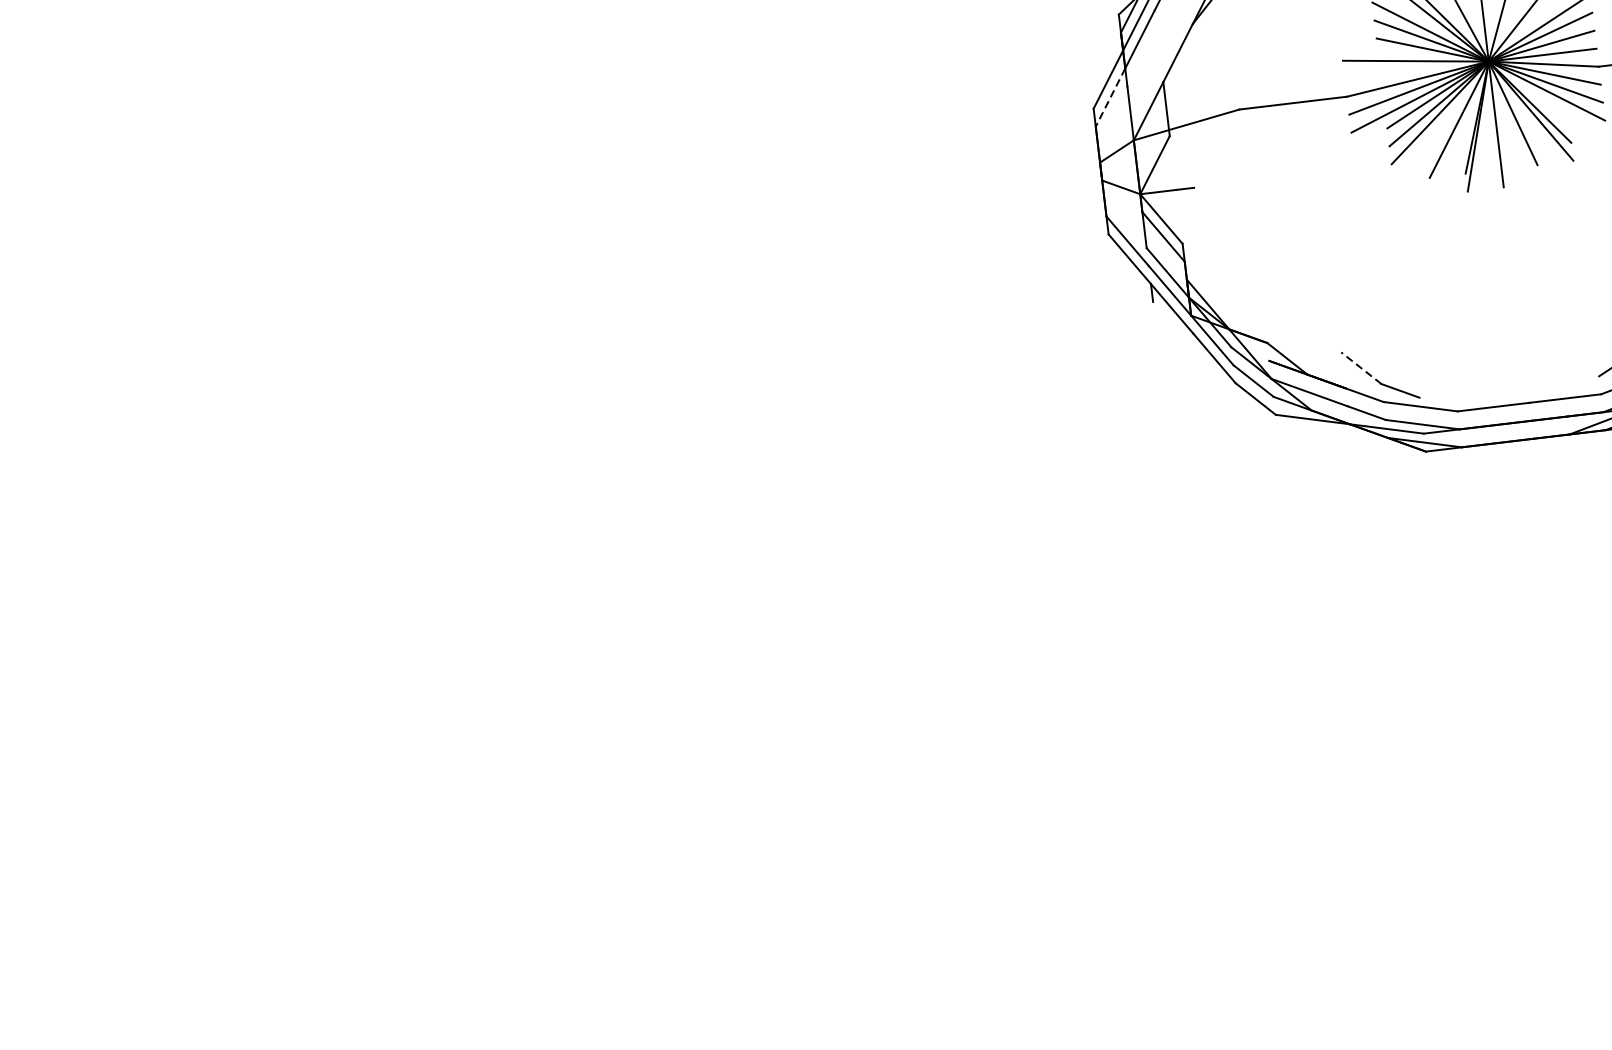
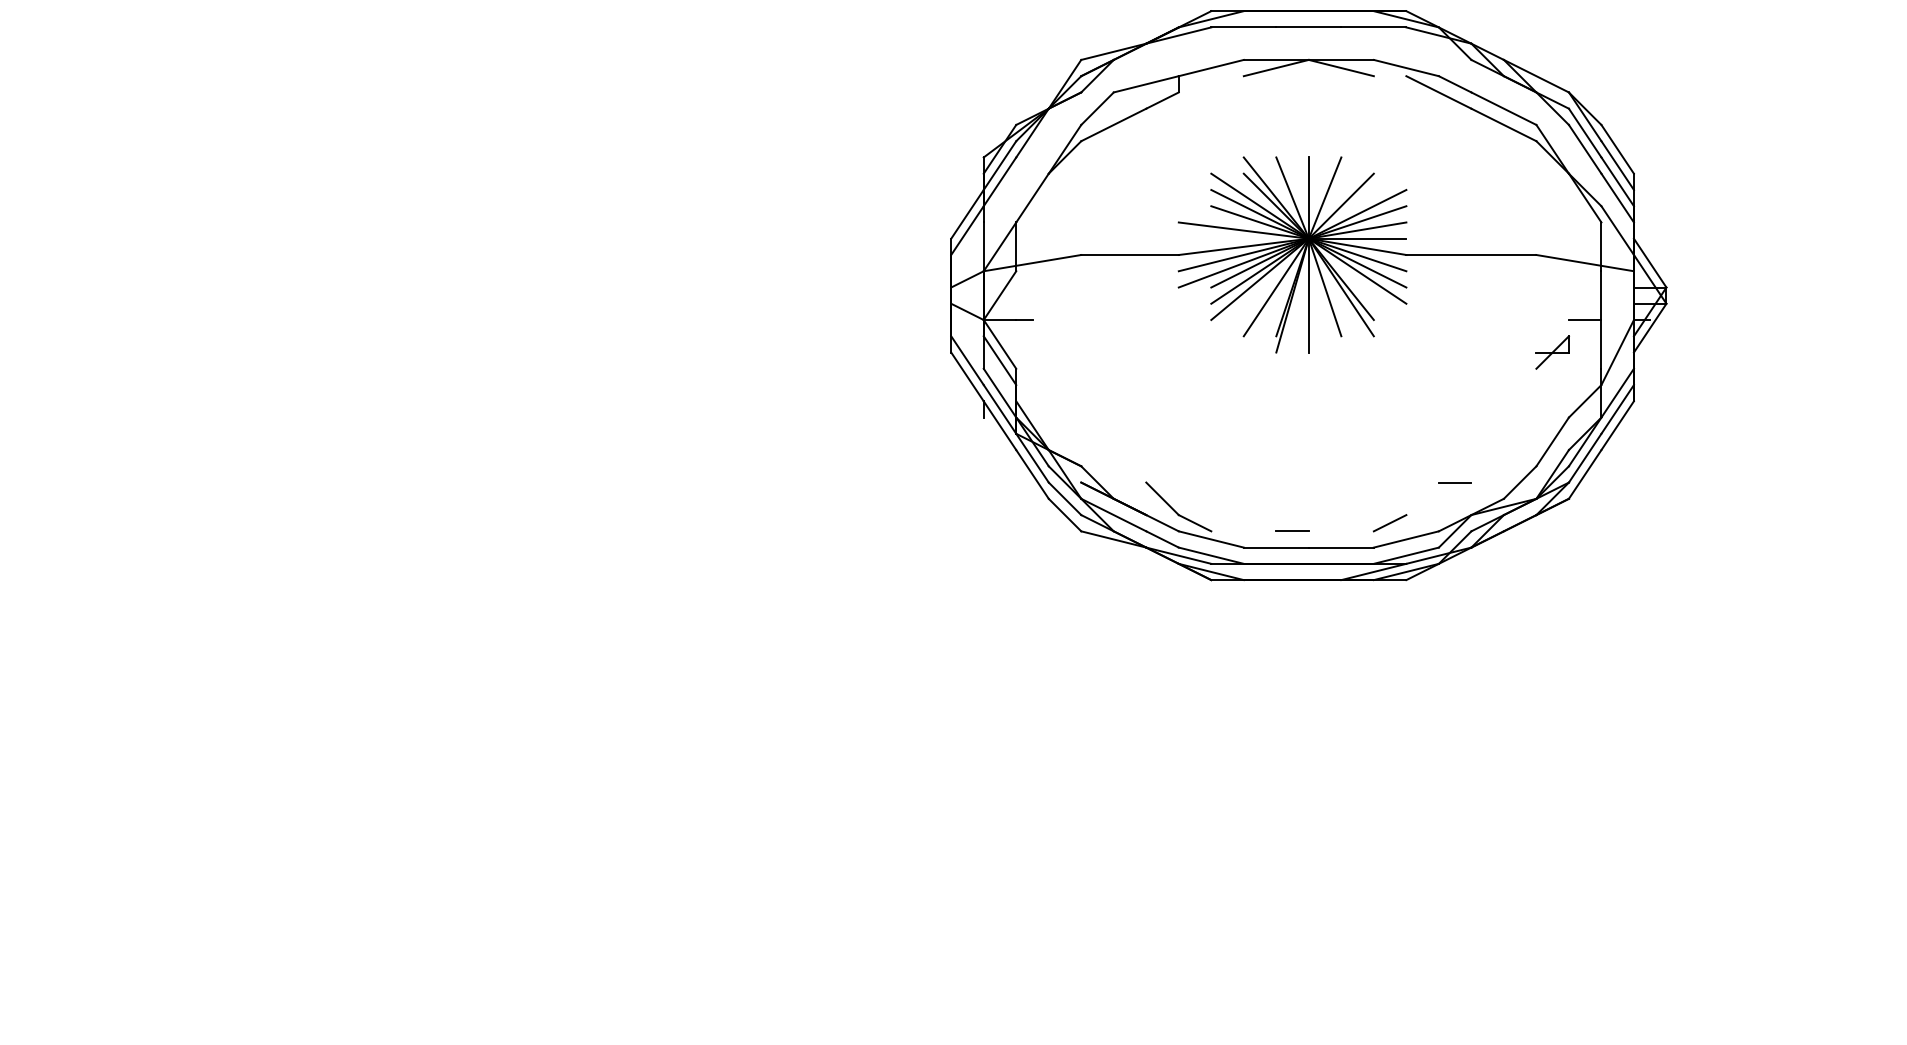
line: (1110, 98) -> (967, 231), dashed -> solid
line: (1361, 367) -> (1162, 498), dashed -> solid
line: (1509, 387) -> (1292, 531), added

